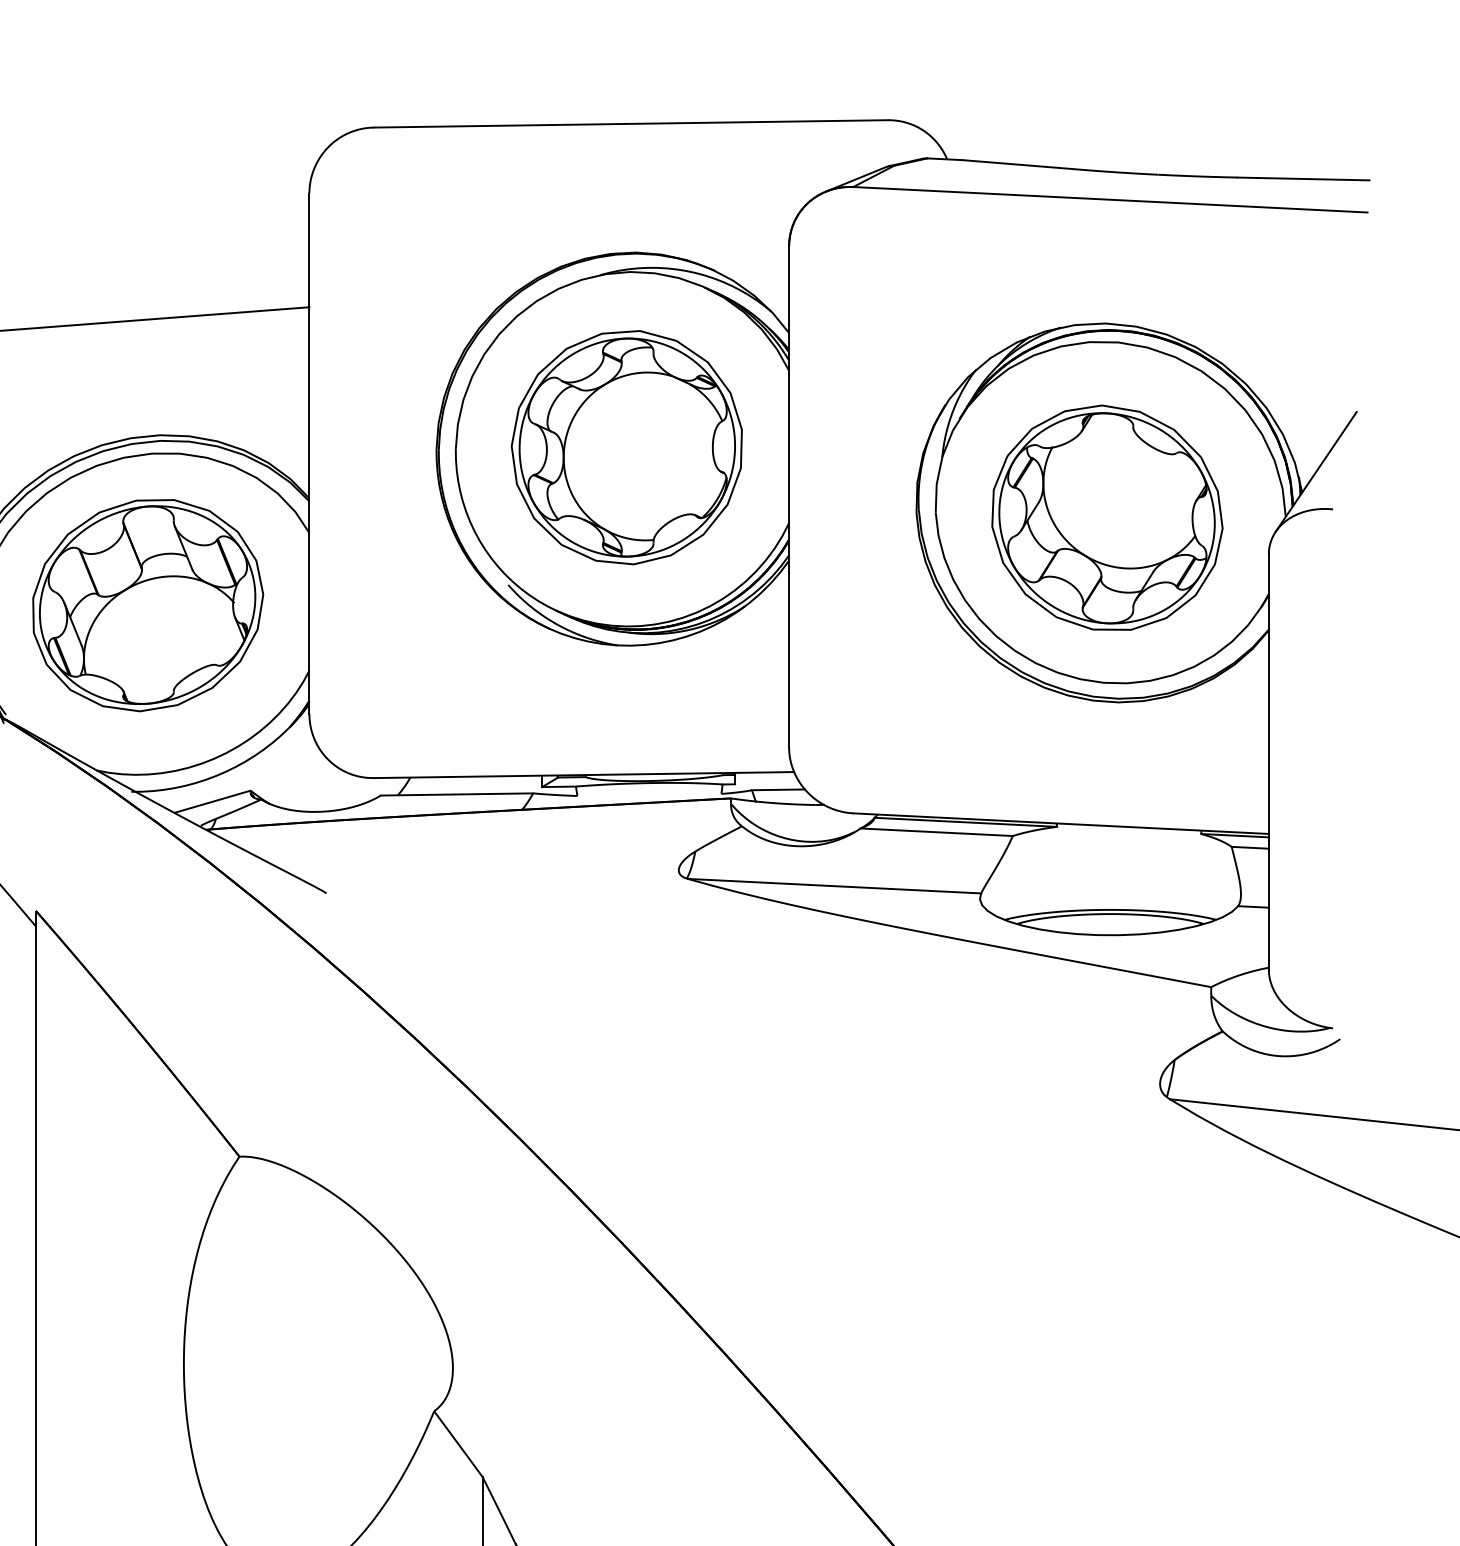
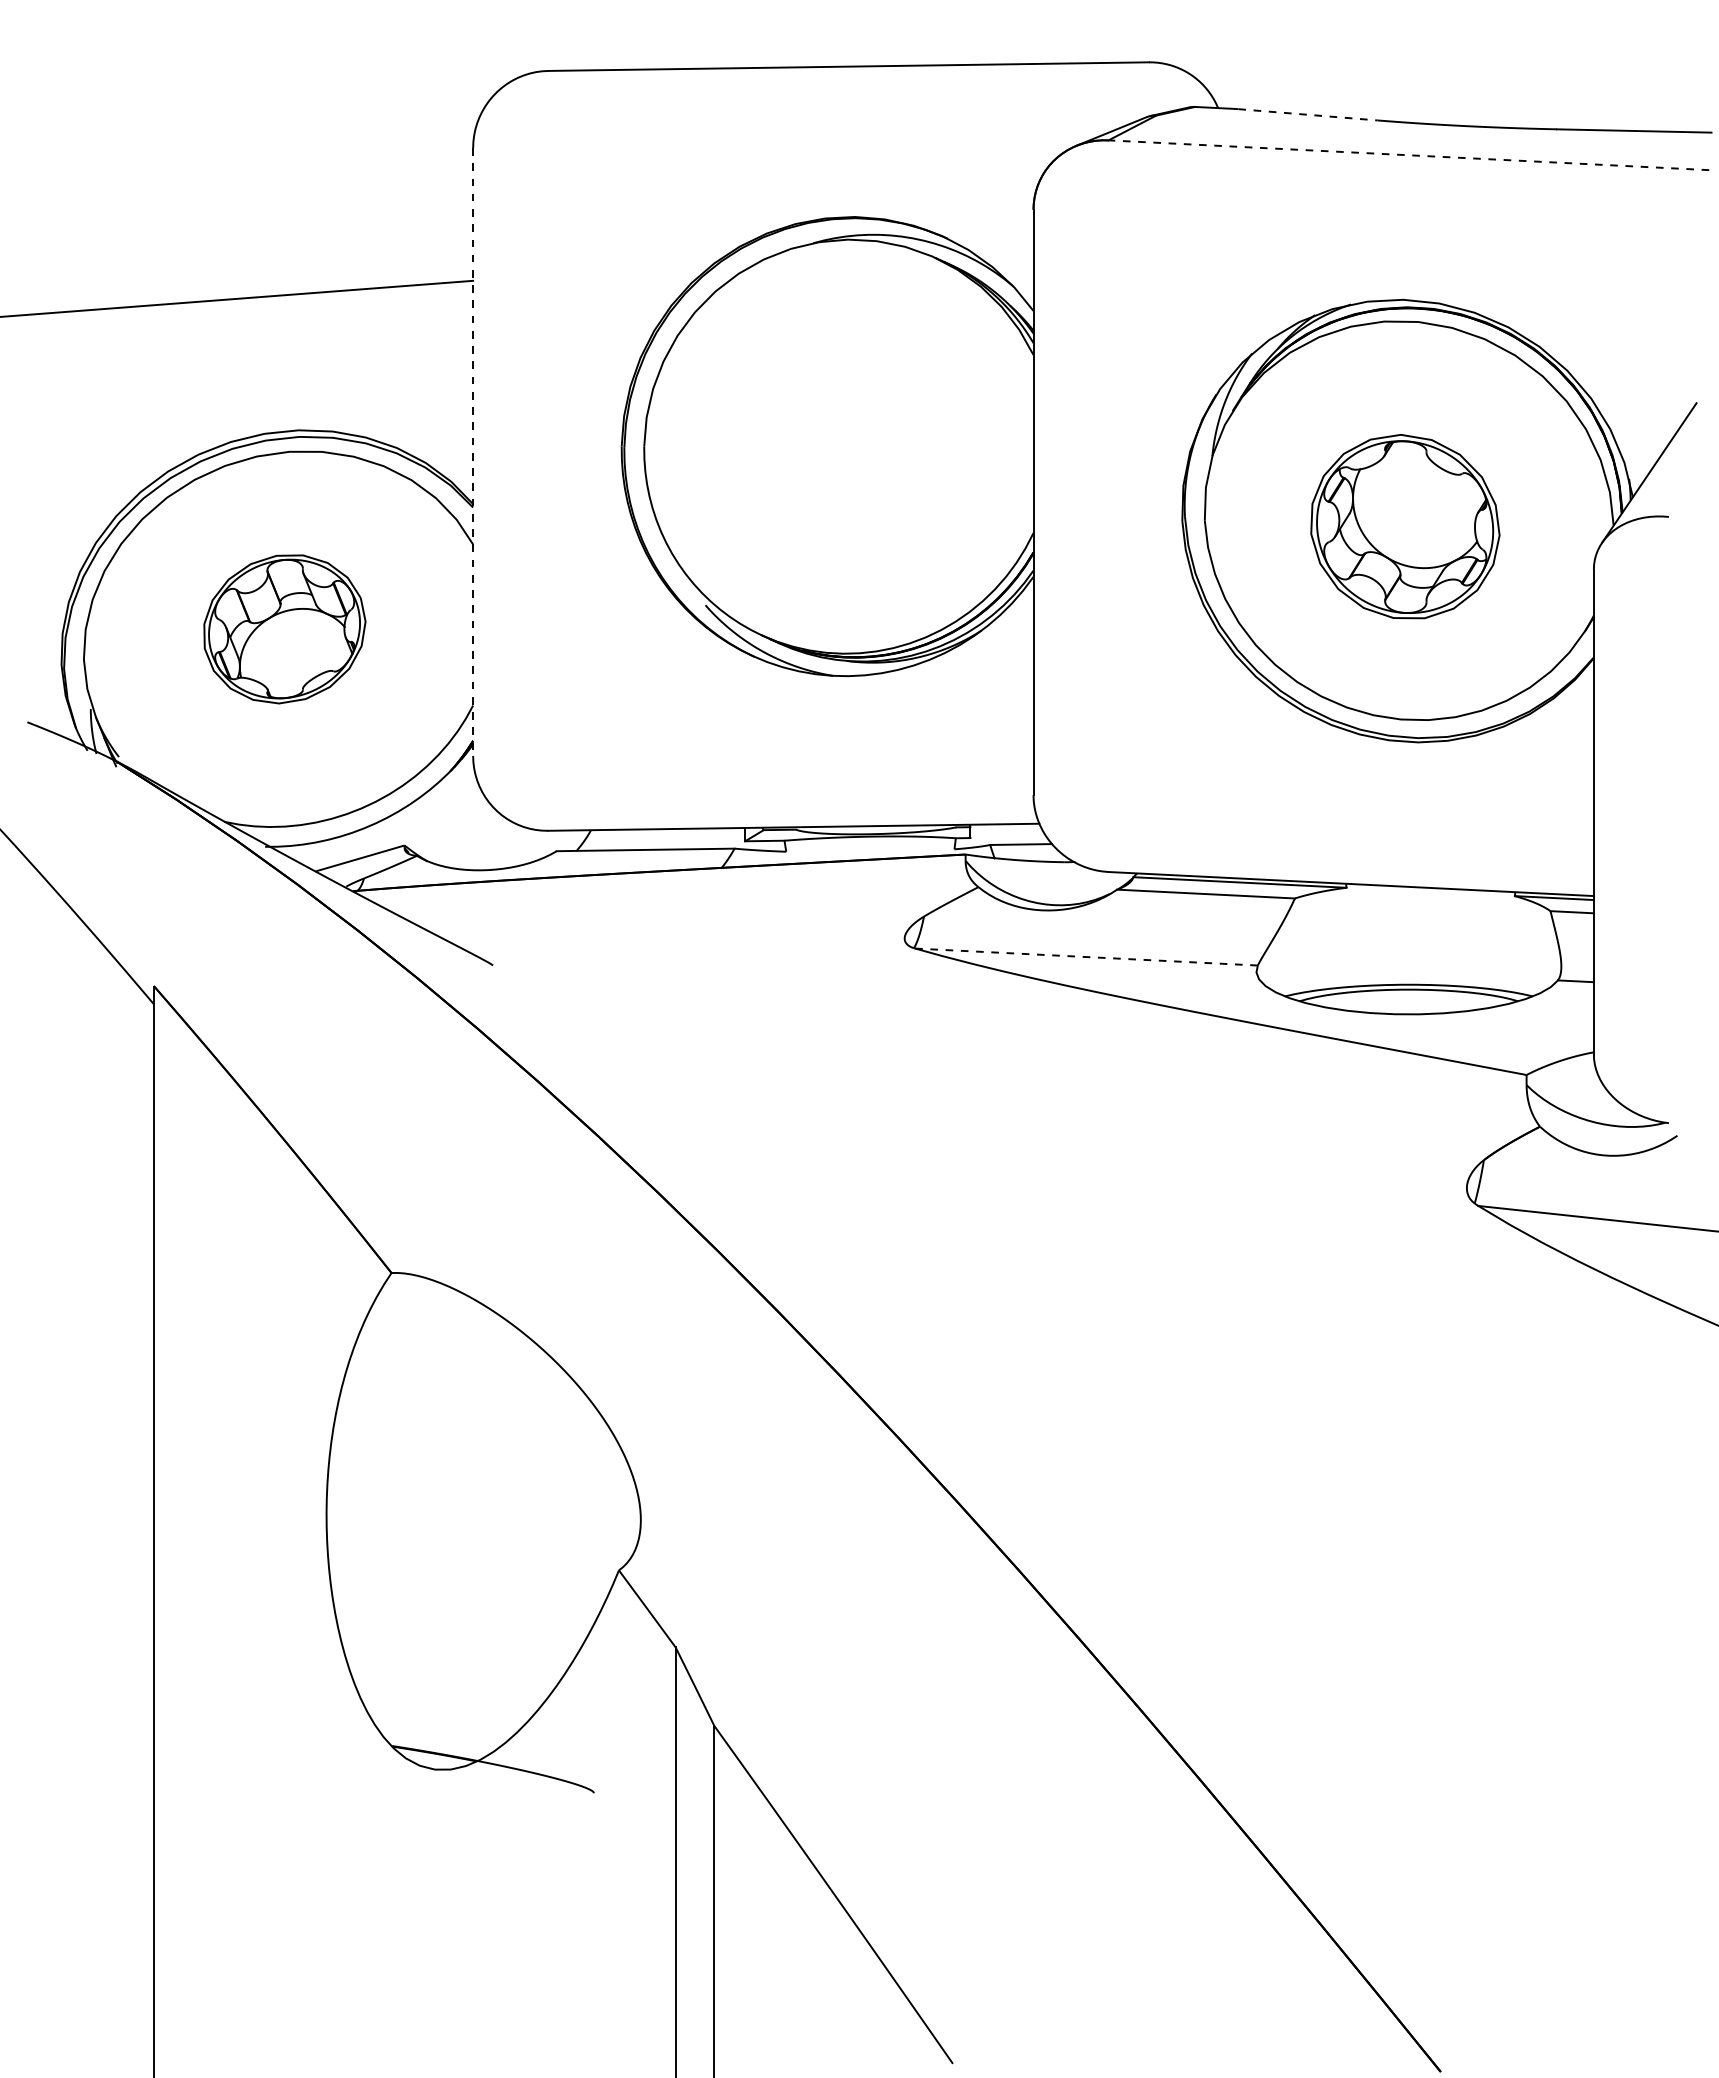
line: (1023, 164) -> (1307, 114), solid -> dashed
line: (1110, 199) -> (1408, 155), solid -> dashed
part: (626, 447) -> (843, 444), removed
line: (309, 453) -> (473, 451), solid -> dashed
part: (1107, 517) -> (1405, 526), size x0.7
part: (147, 605) -> (284, 629), size x0.6
line: (834, 886) -> (1086, 957), solid -> dashed

